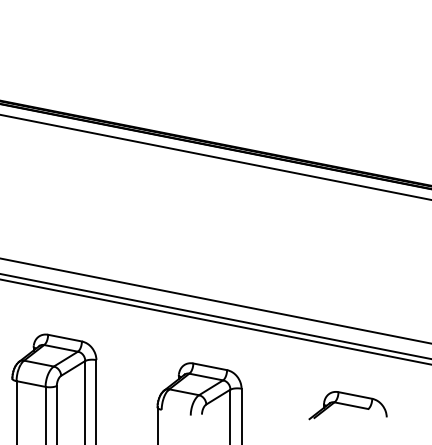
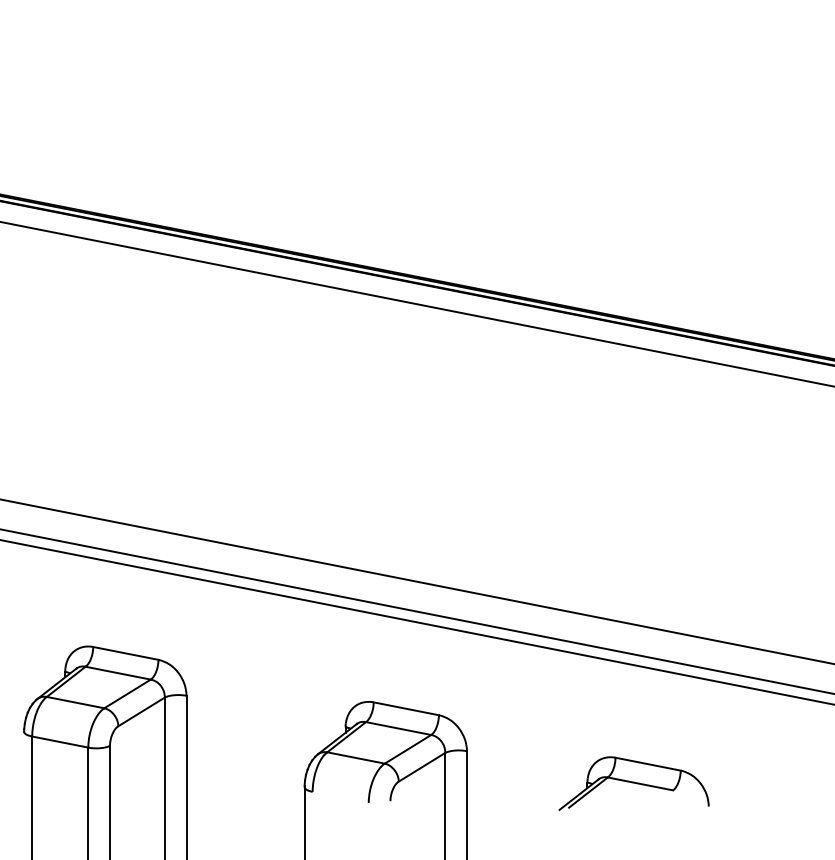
part: (347, 405) -> (632, 783), moved

